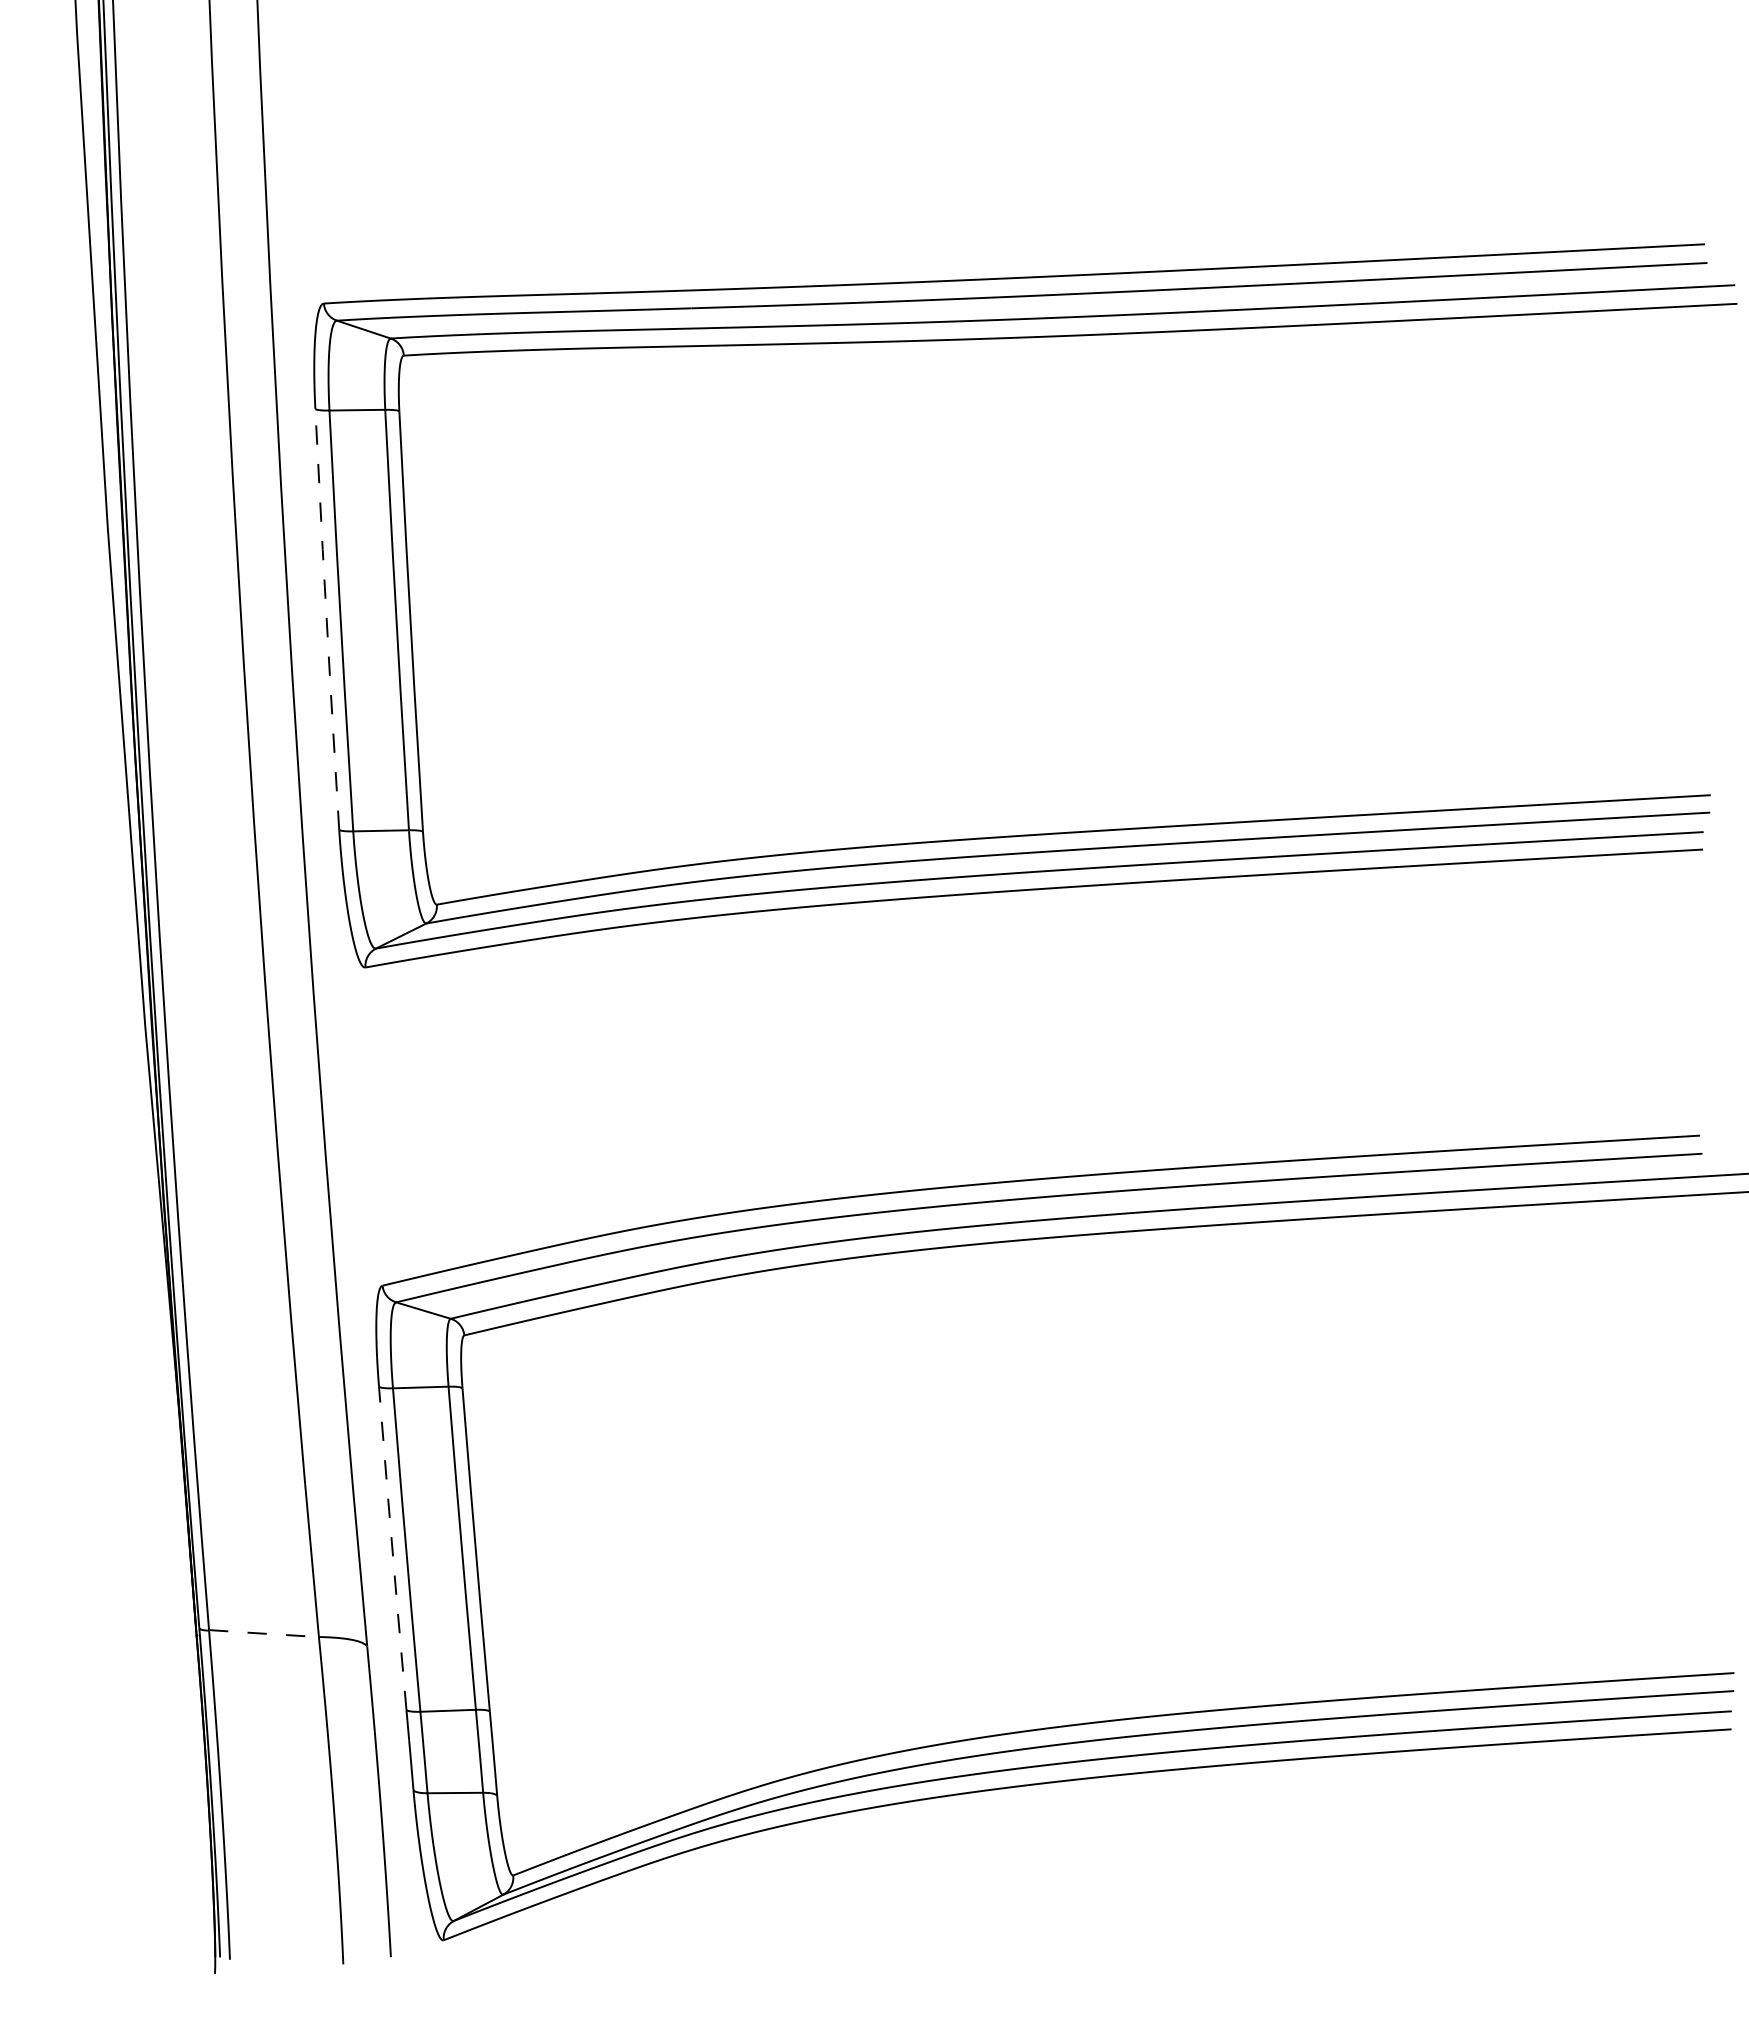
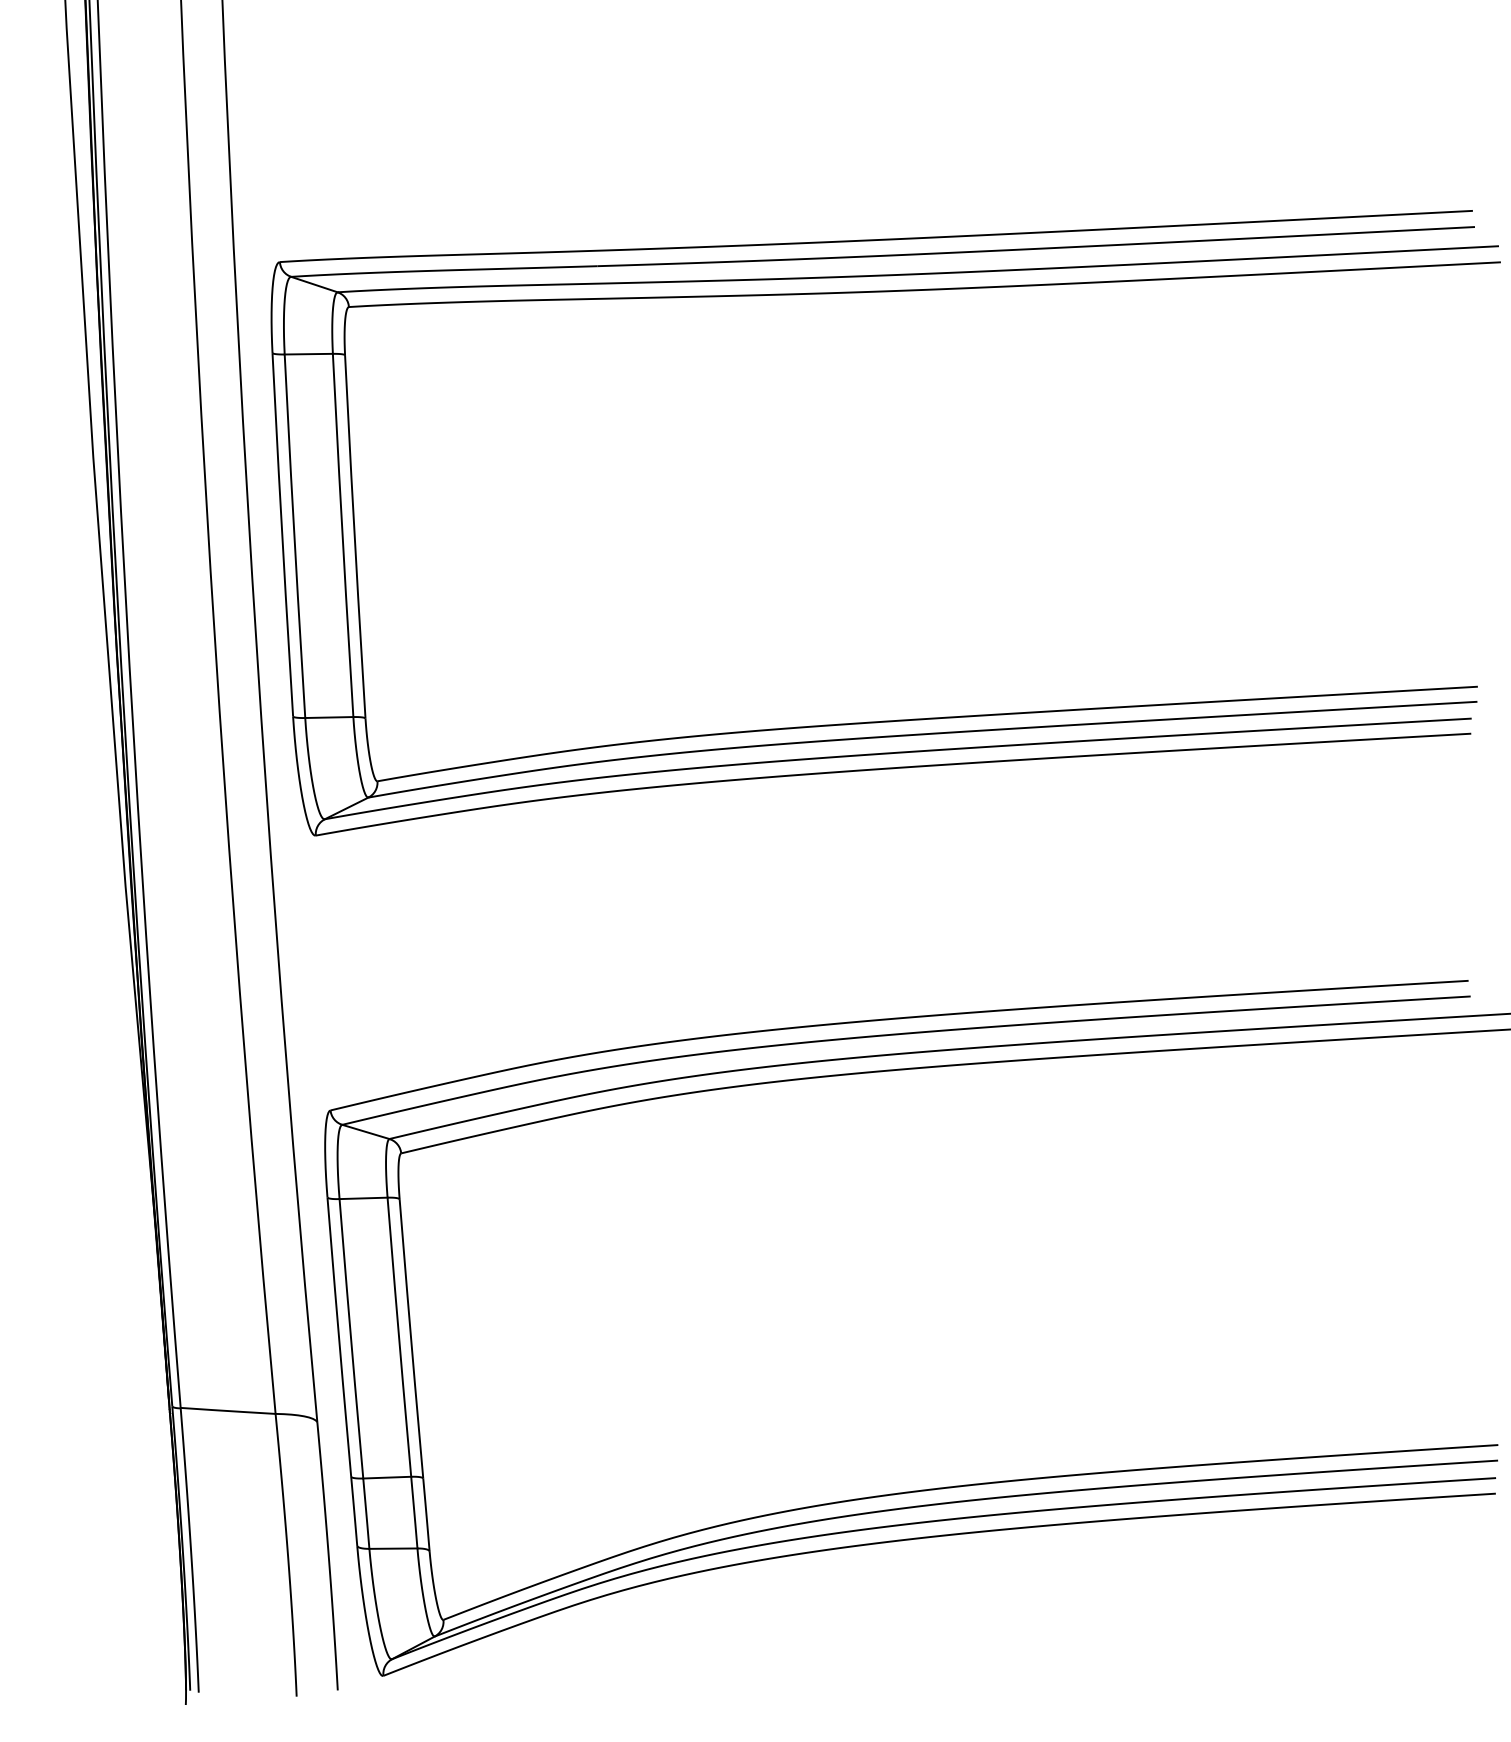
line: (326, 619) -> (282, 534), dashed -> solid
line: (392, 1548) -> (339, 1337), dashed -> solid
line: (264, 1633) -> (228, 1410), dashed -> solid

